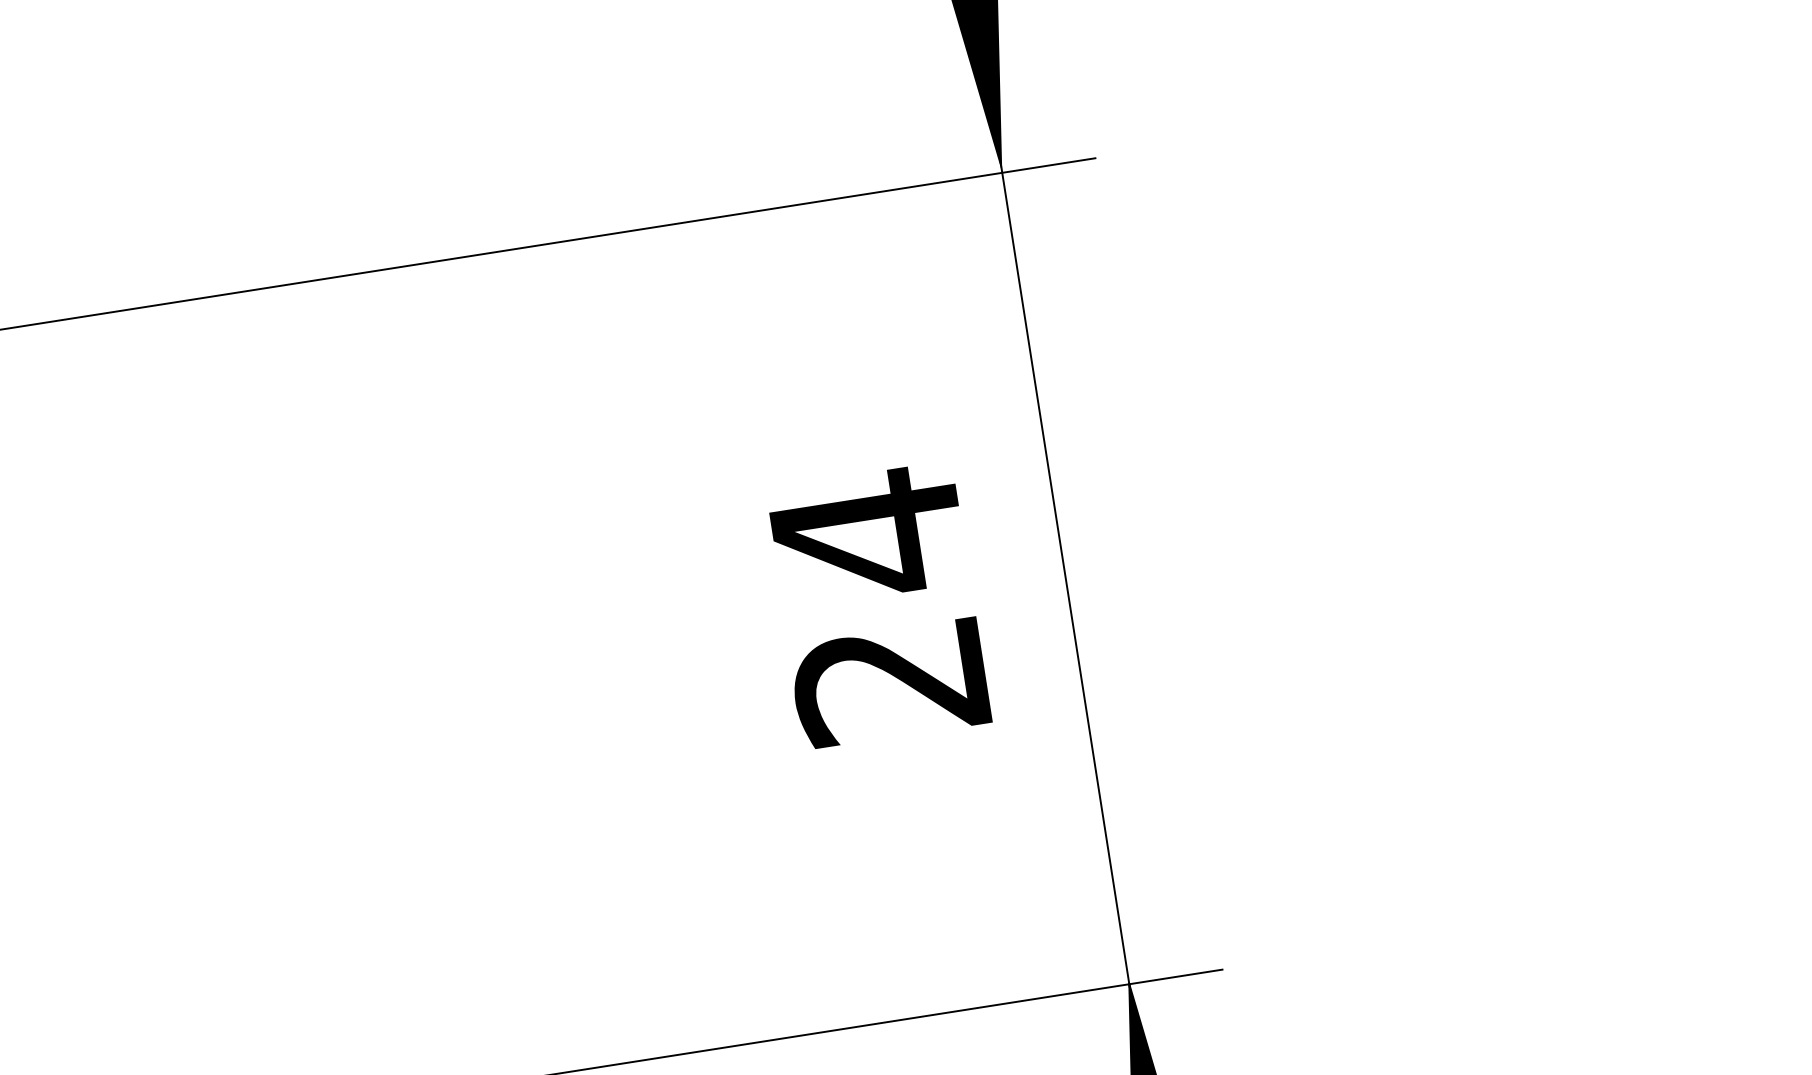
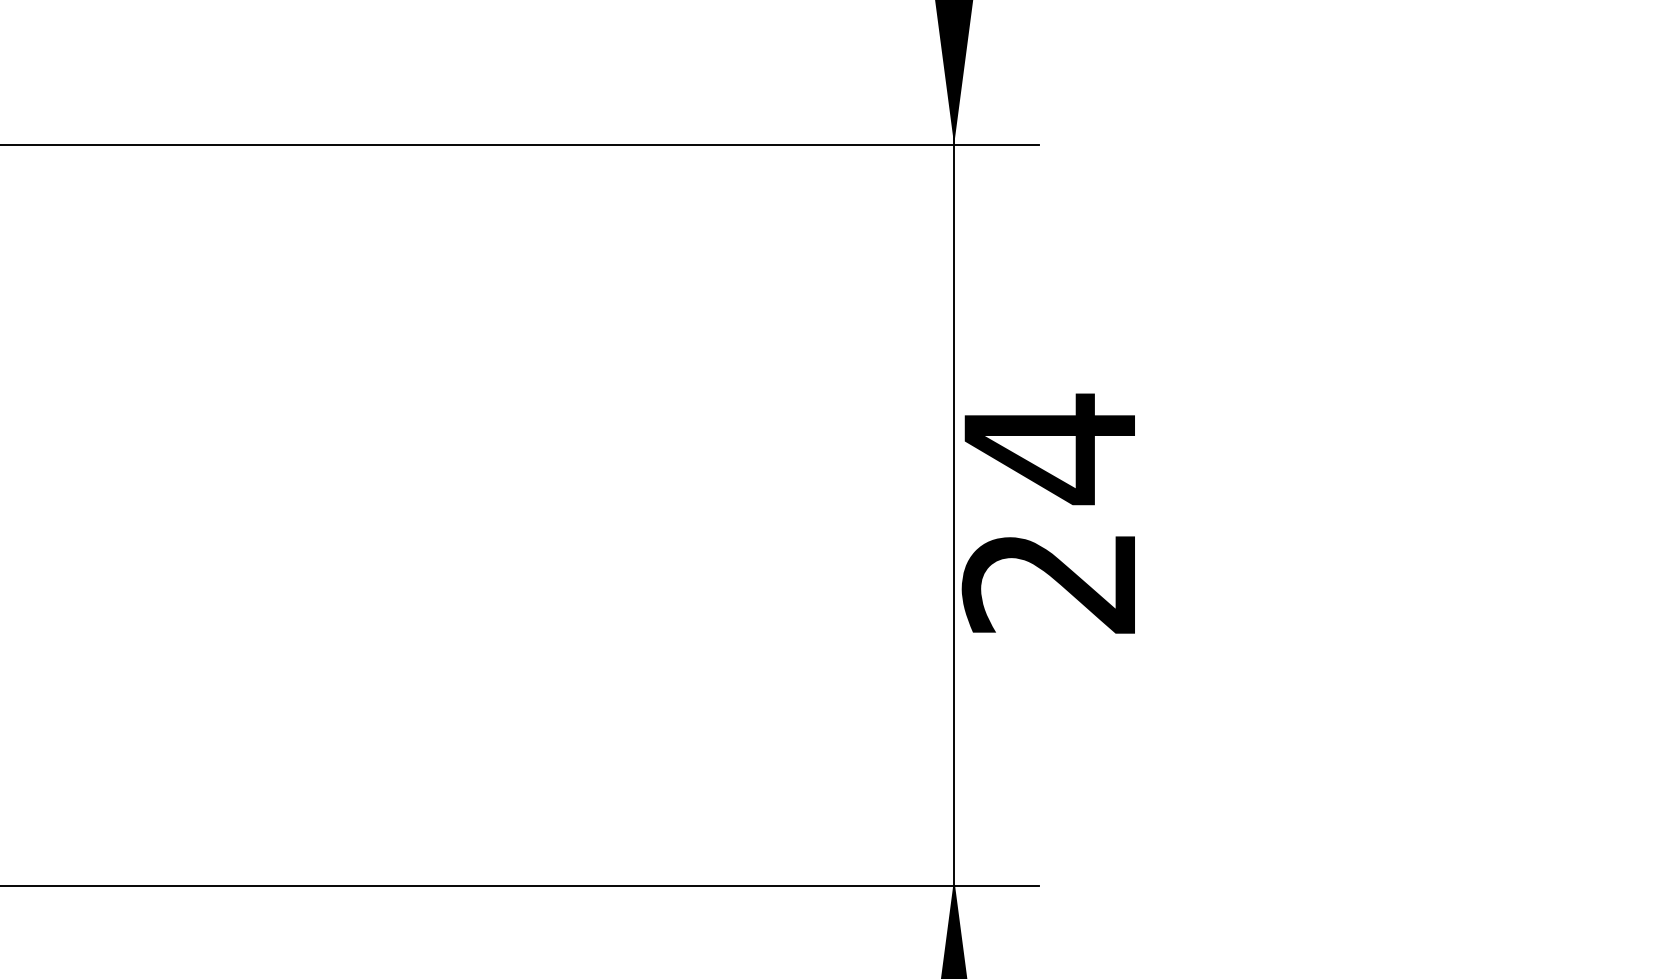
text: (876, 605) -> (1047, 513), moved

